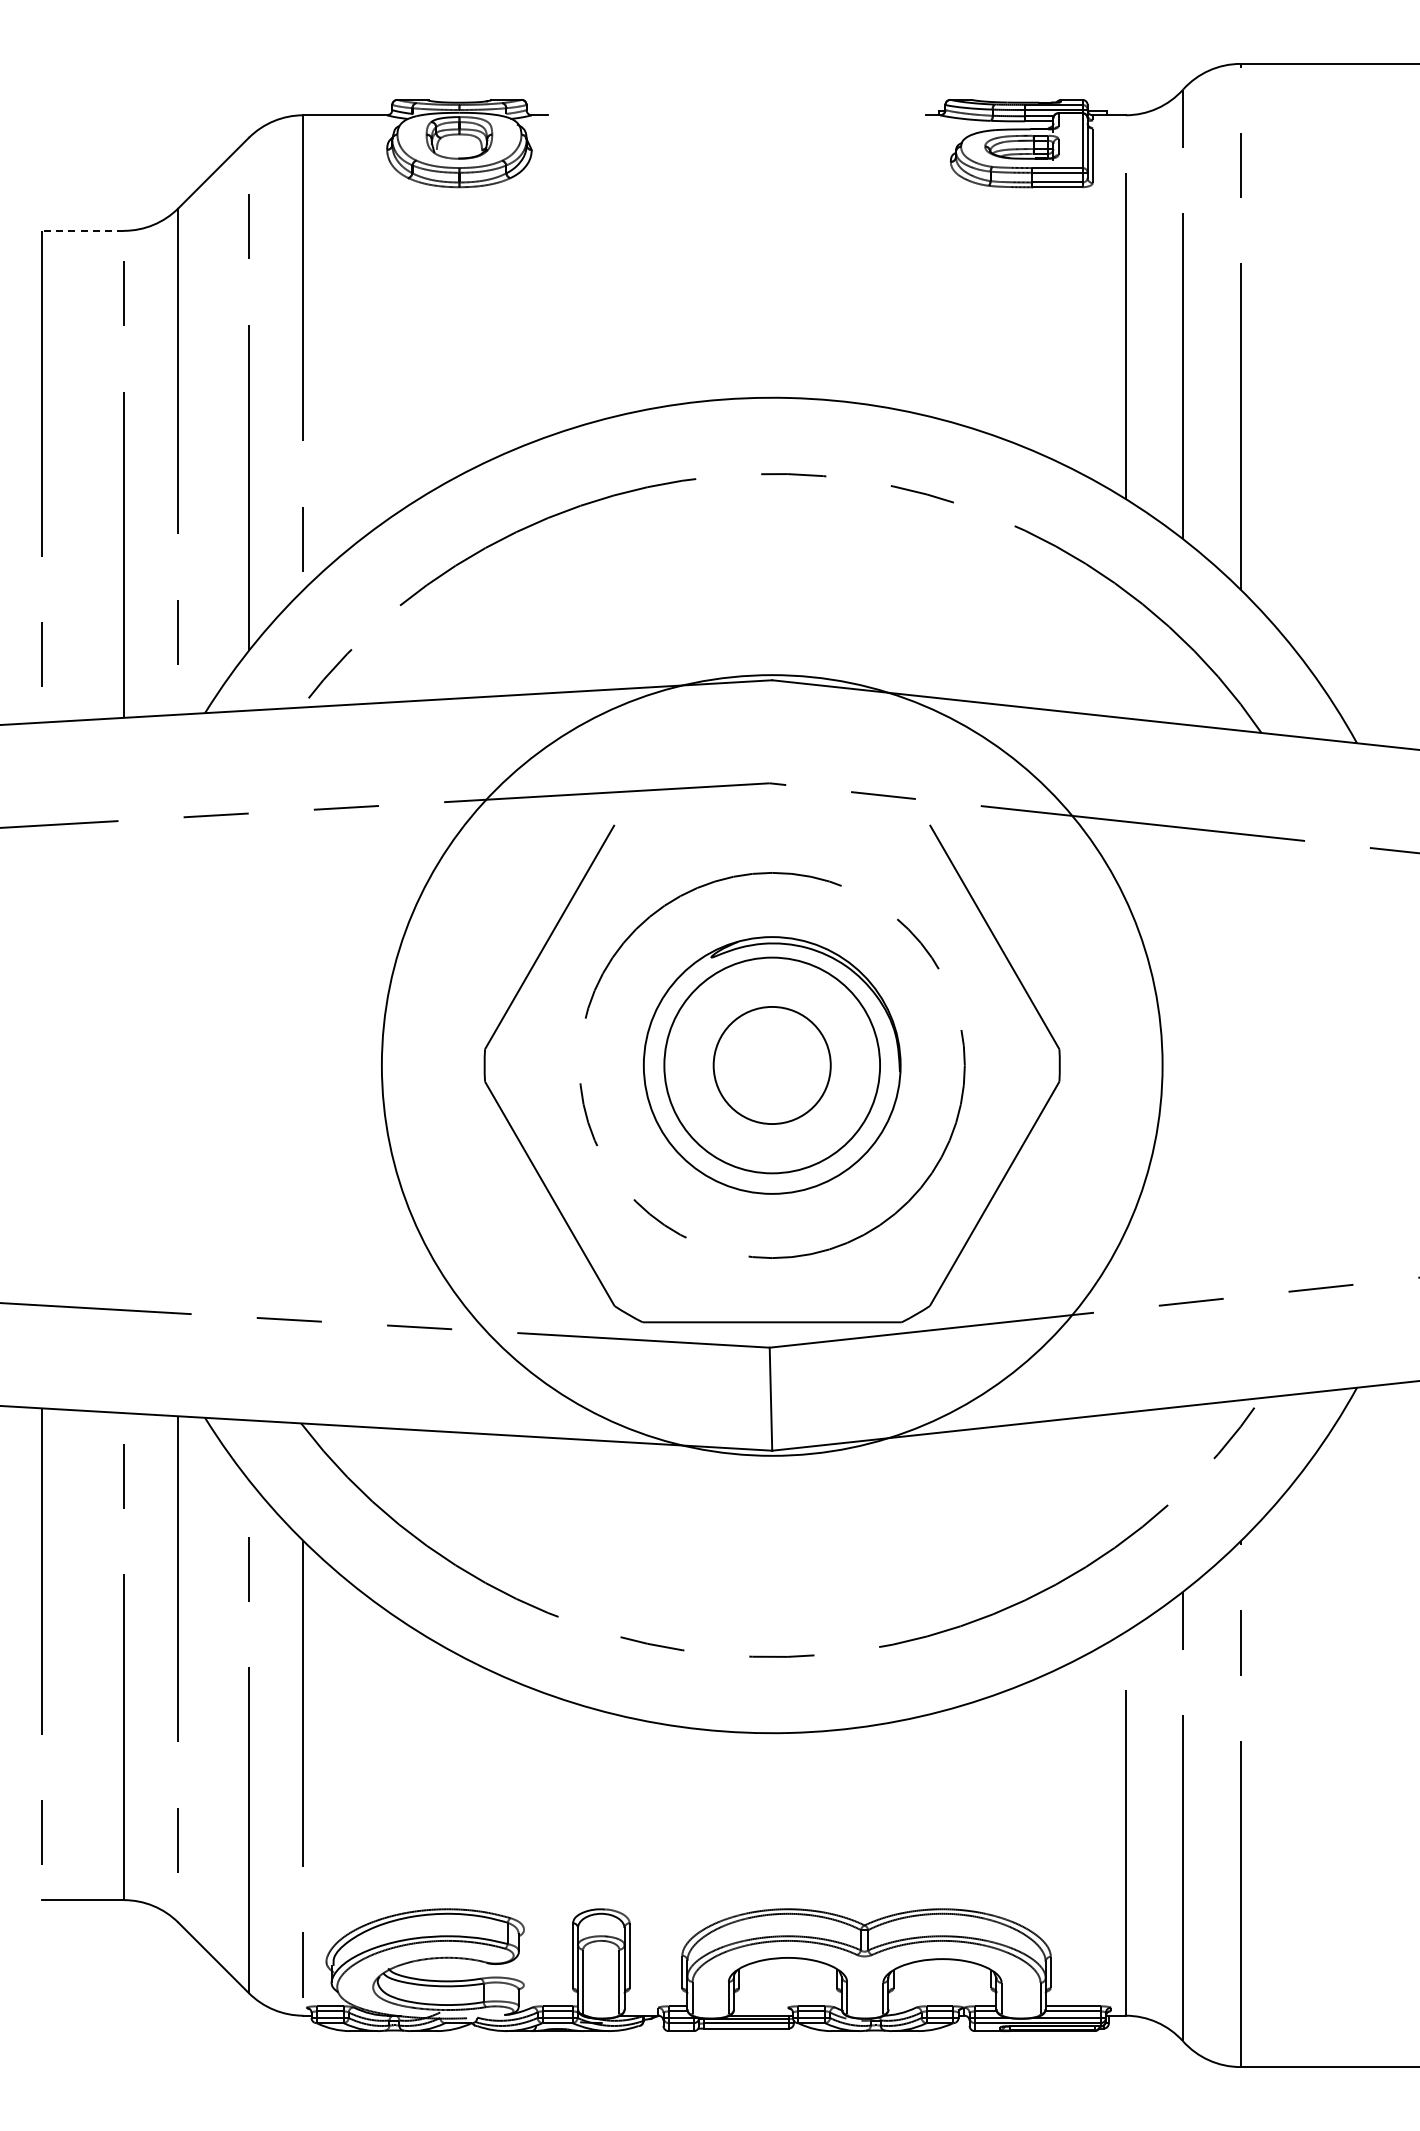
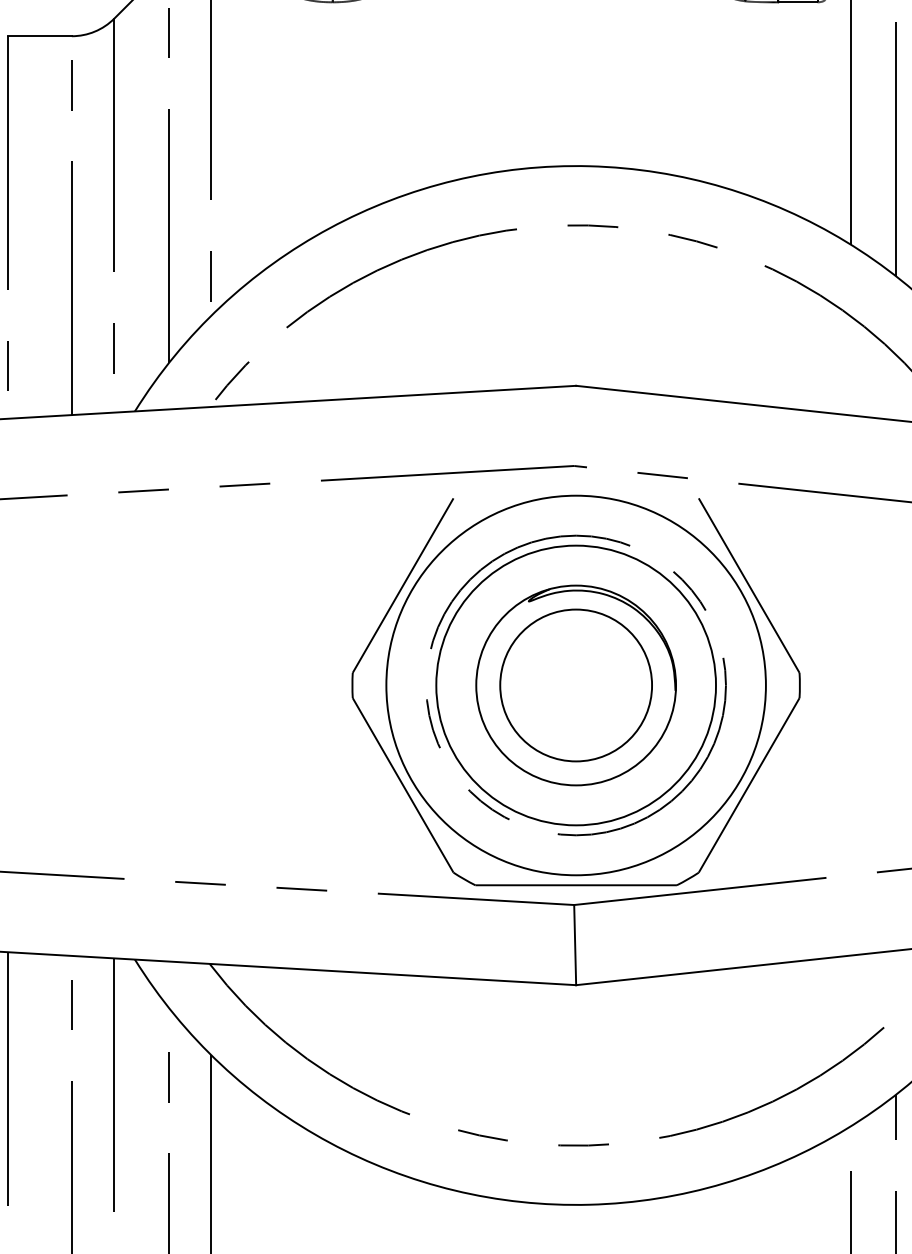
line: (83, 230) -> (40, 35), dashed -> solid
circle: (771, 1065) -> (575, 685), size x1.67
circle: (772, 1065) -> (576, 685), size x0.62
circle: (772, 1065) -> (576, 685), size x1.67

